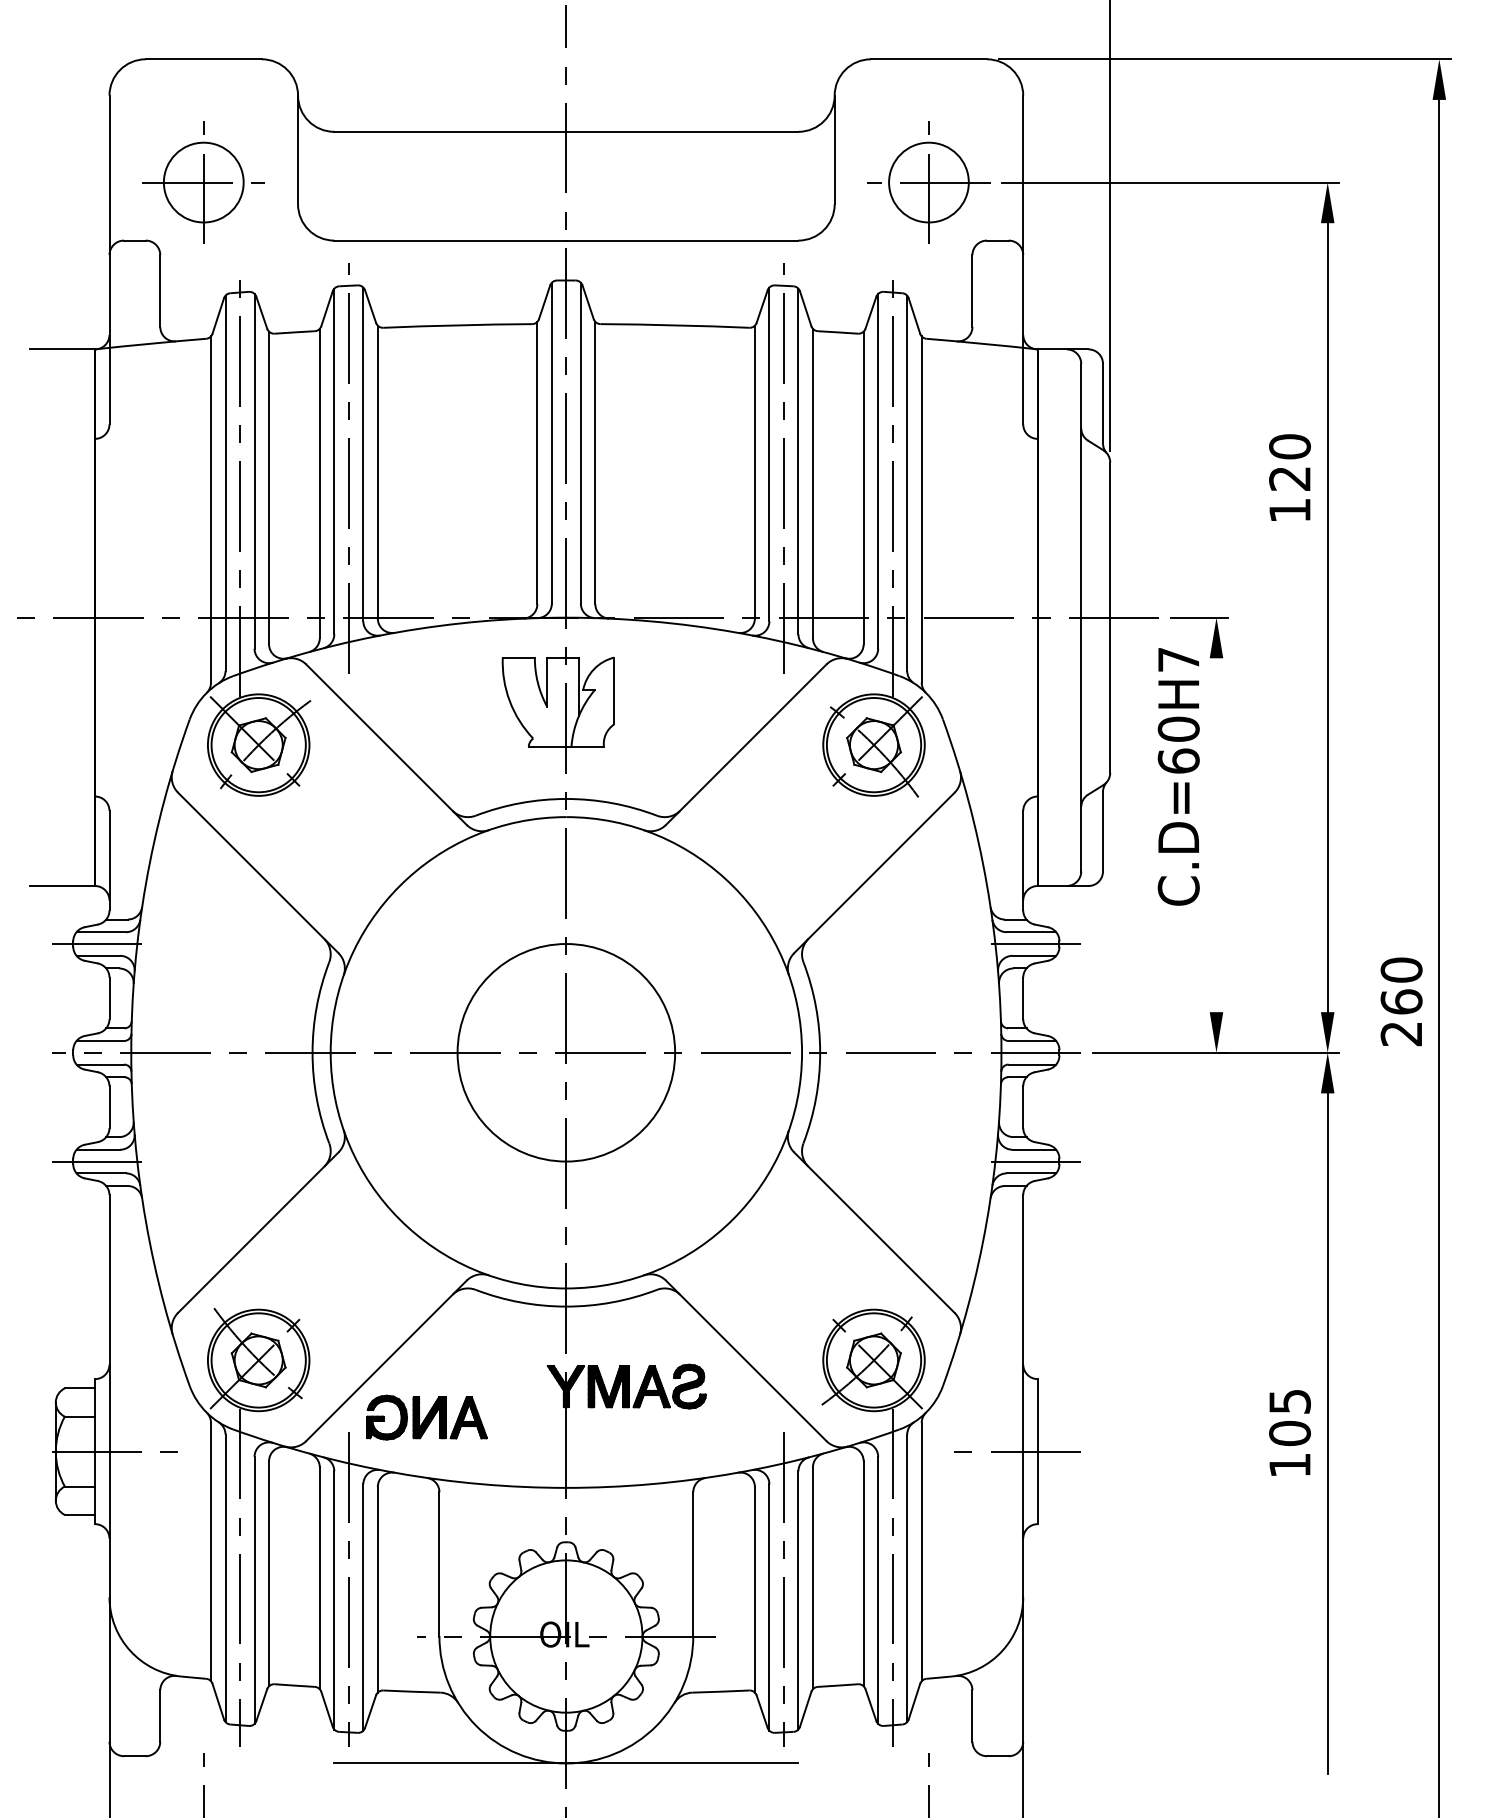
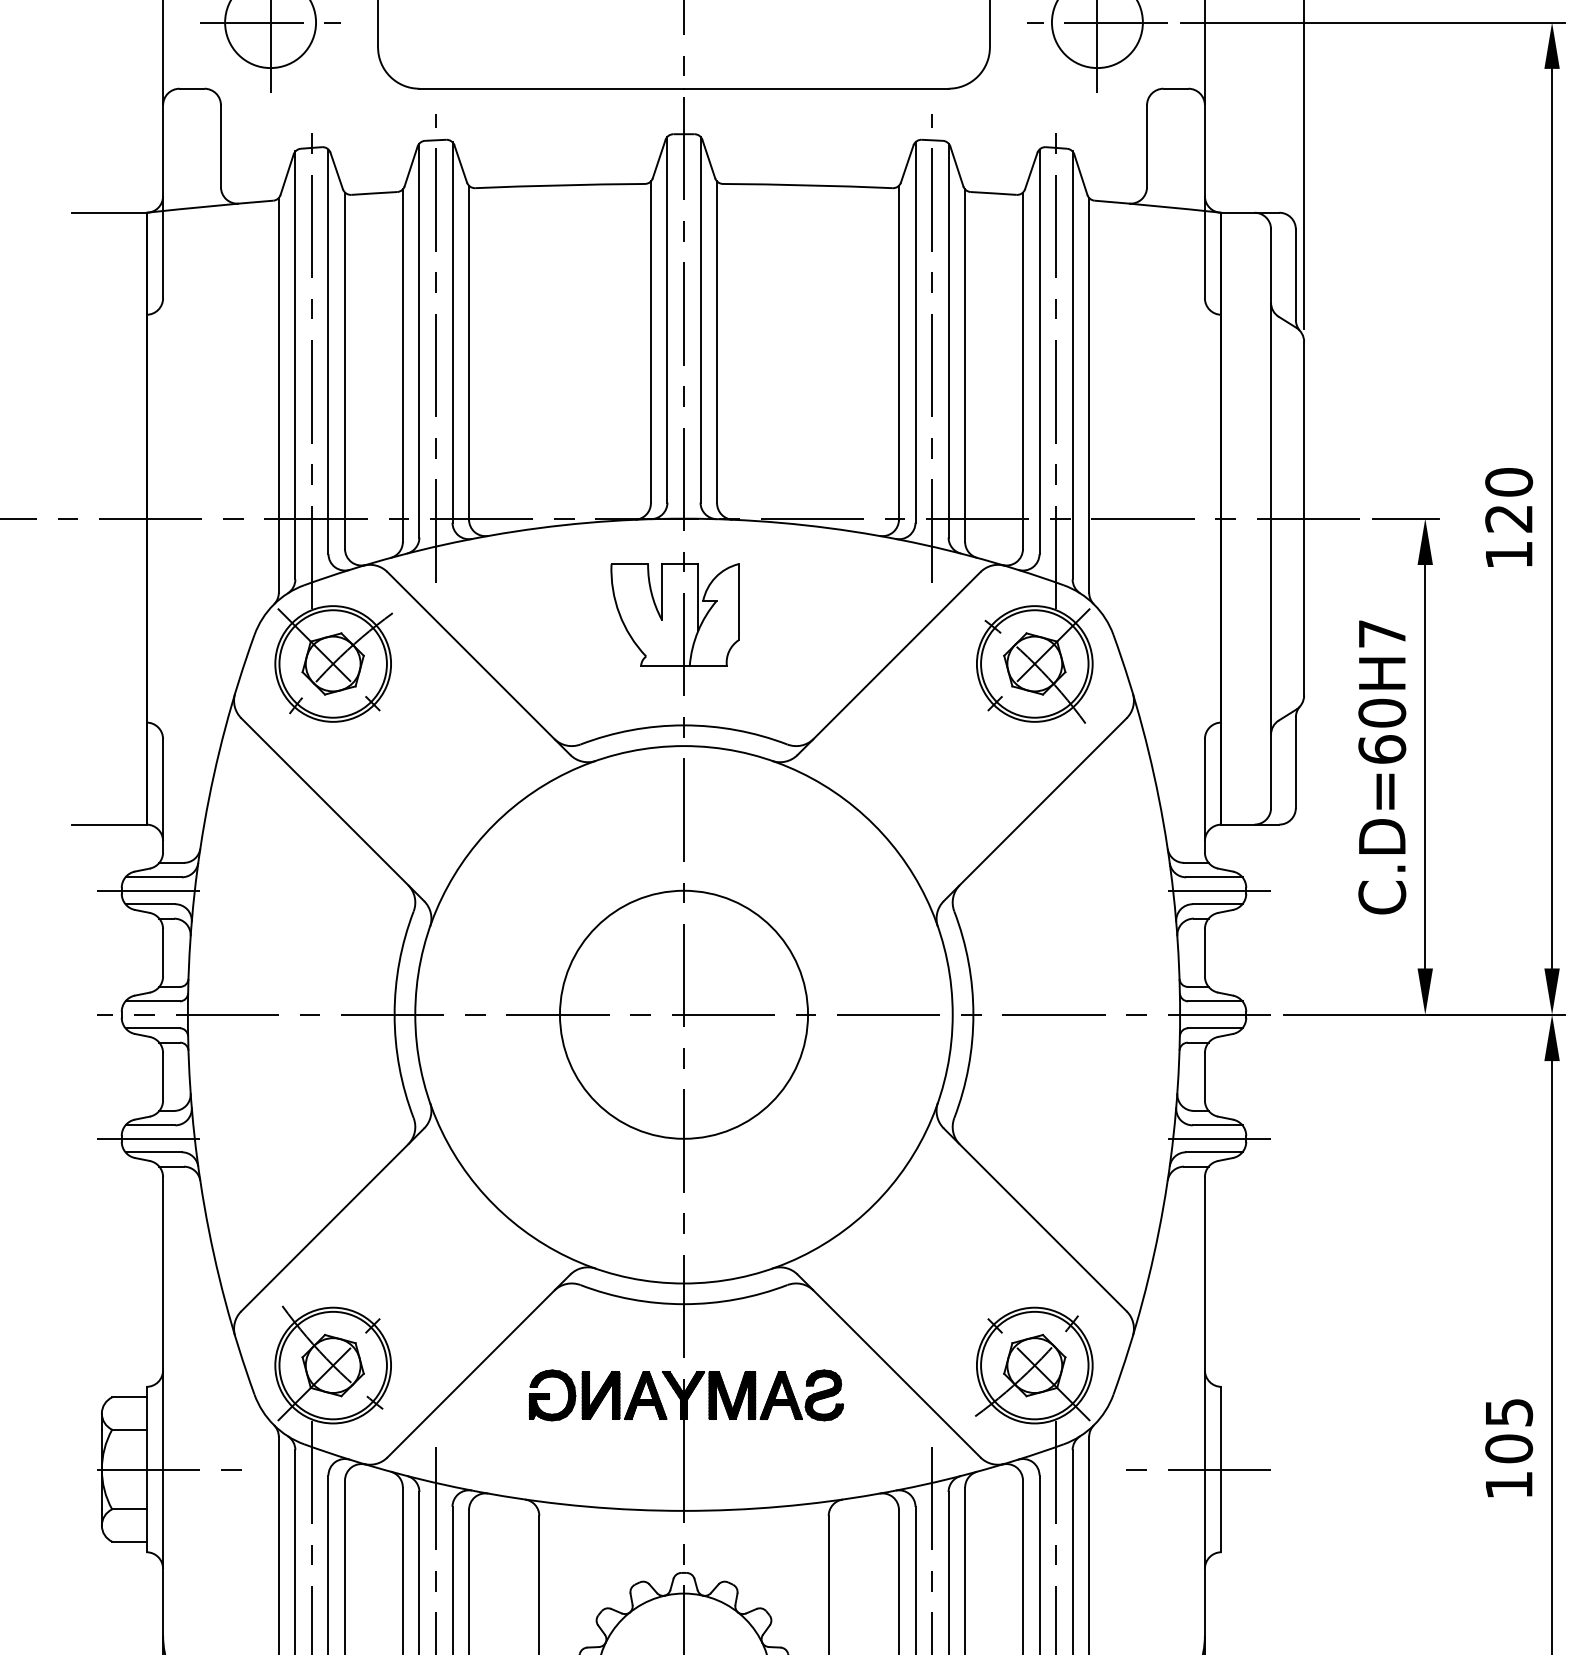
text: (1289, 477) -> (1508, 517), moved
text: (1178, 776) -> (1381, 767), moved
line: (1216, 835) -> (1425, 767), added
part: (426, 1417) -> (597, 1395), moved

